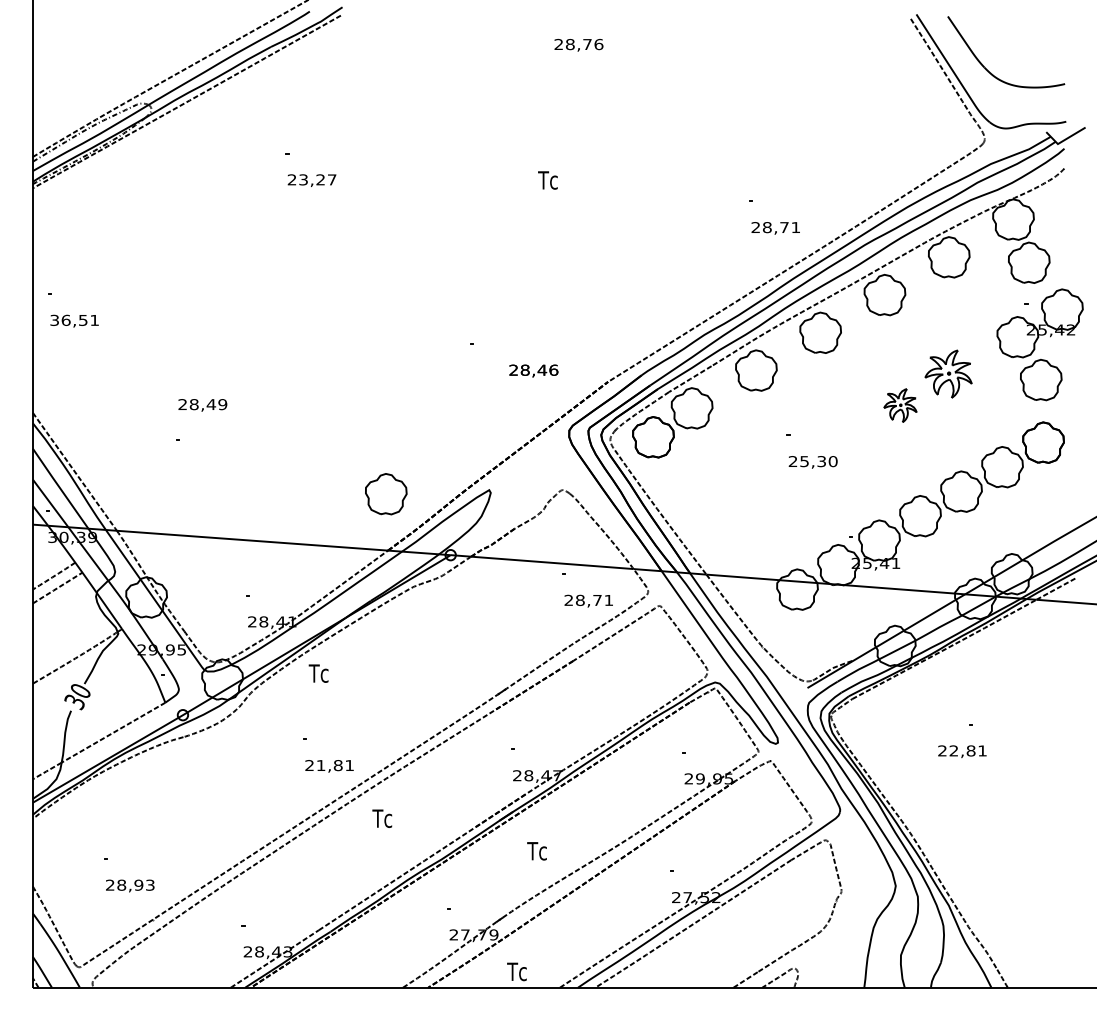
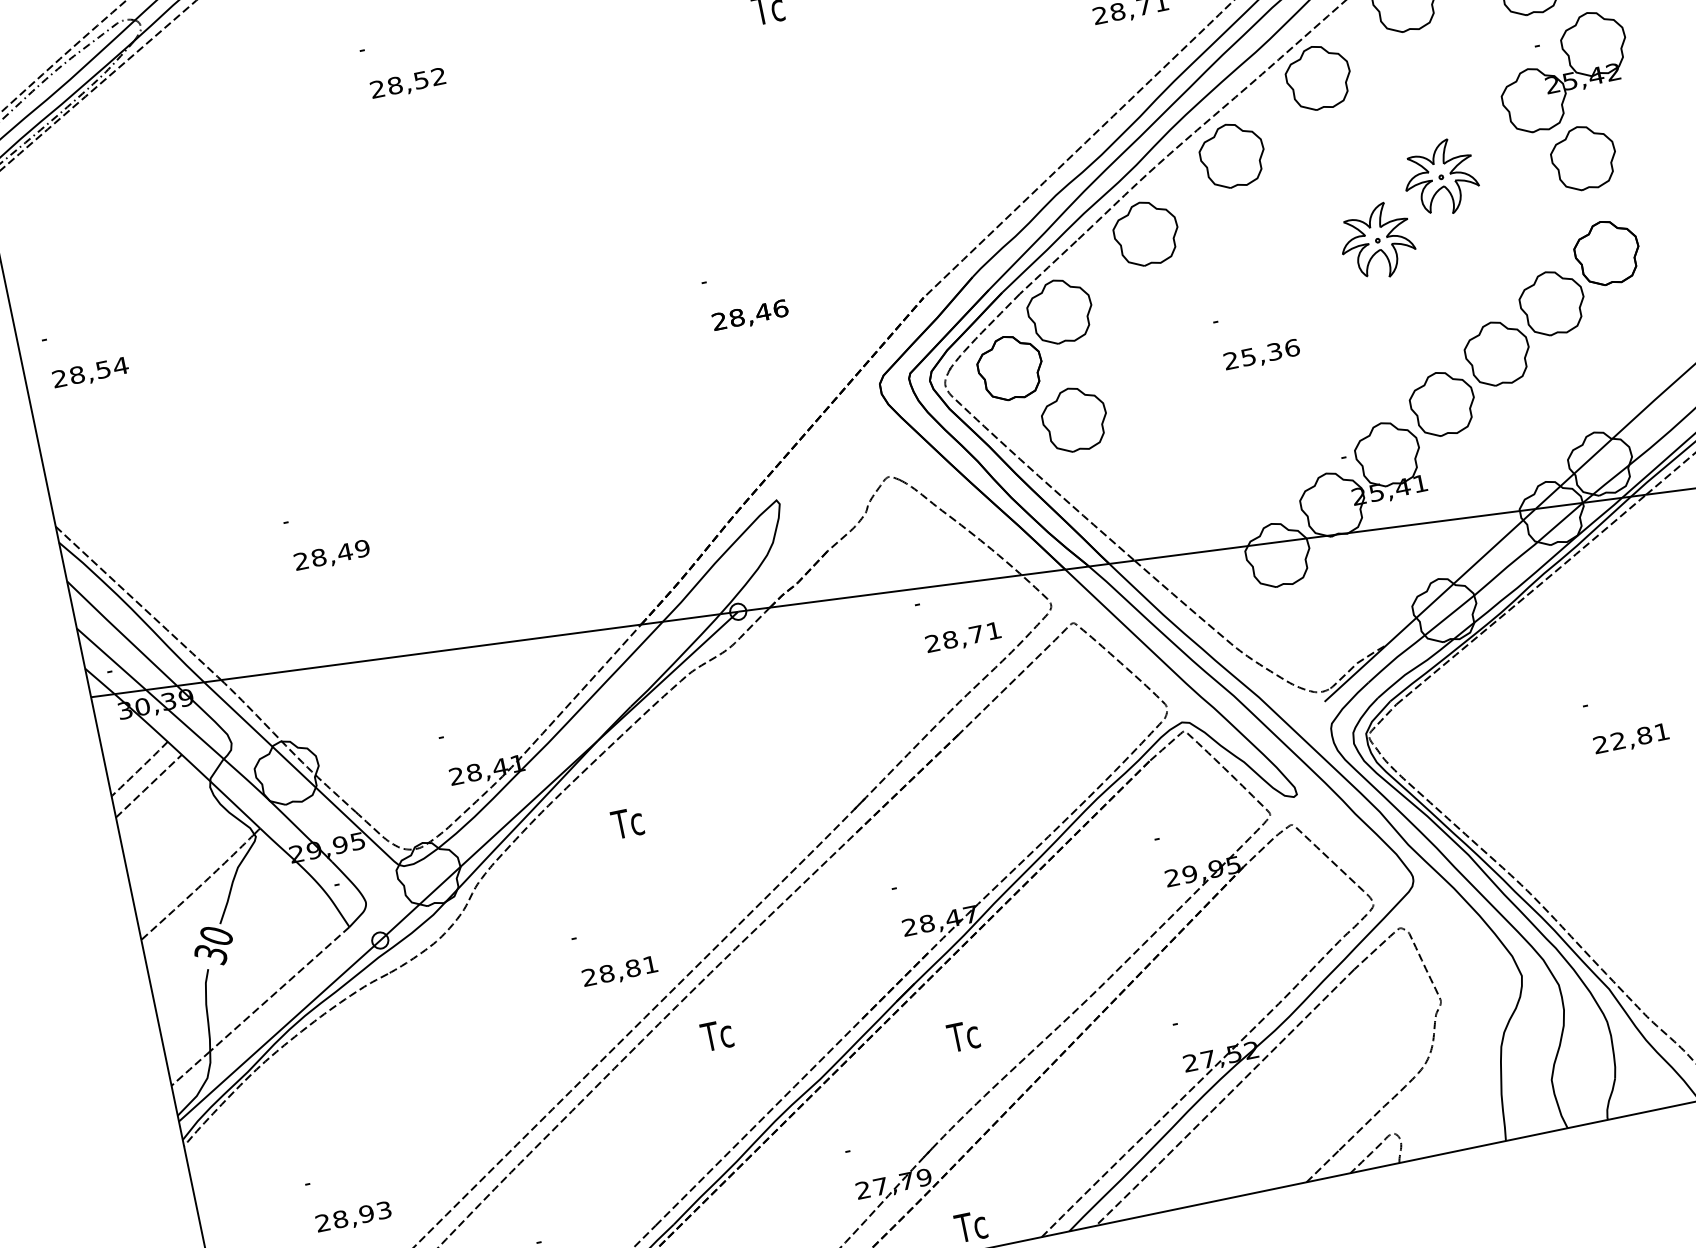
text: (317, 179) -> (416, 80), 23,27 -> 28,52
text: (74, 319) -> (89, 371), 36,51 -> 28,54
text: (533, 370) -> (749, 315), moved
text: (202, 405) -> (331, 556), moved
part: (900, 405) -> (1377, 241), size x1.43
text: (832, 461) -> (1291, 348), 25,30 -> 25,36
part: (386, 494) -> (1075, 419), moved
text: (318, 673) -> (627, 823), moved
text: (962, 751) -> (1631, 739), moved
text: (320, 765) -> (606, 973), 21,81 -> 28,81

